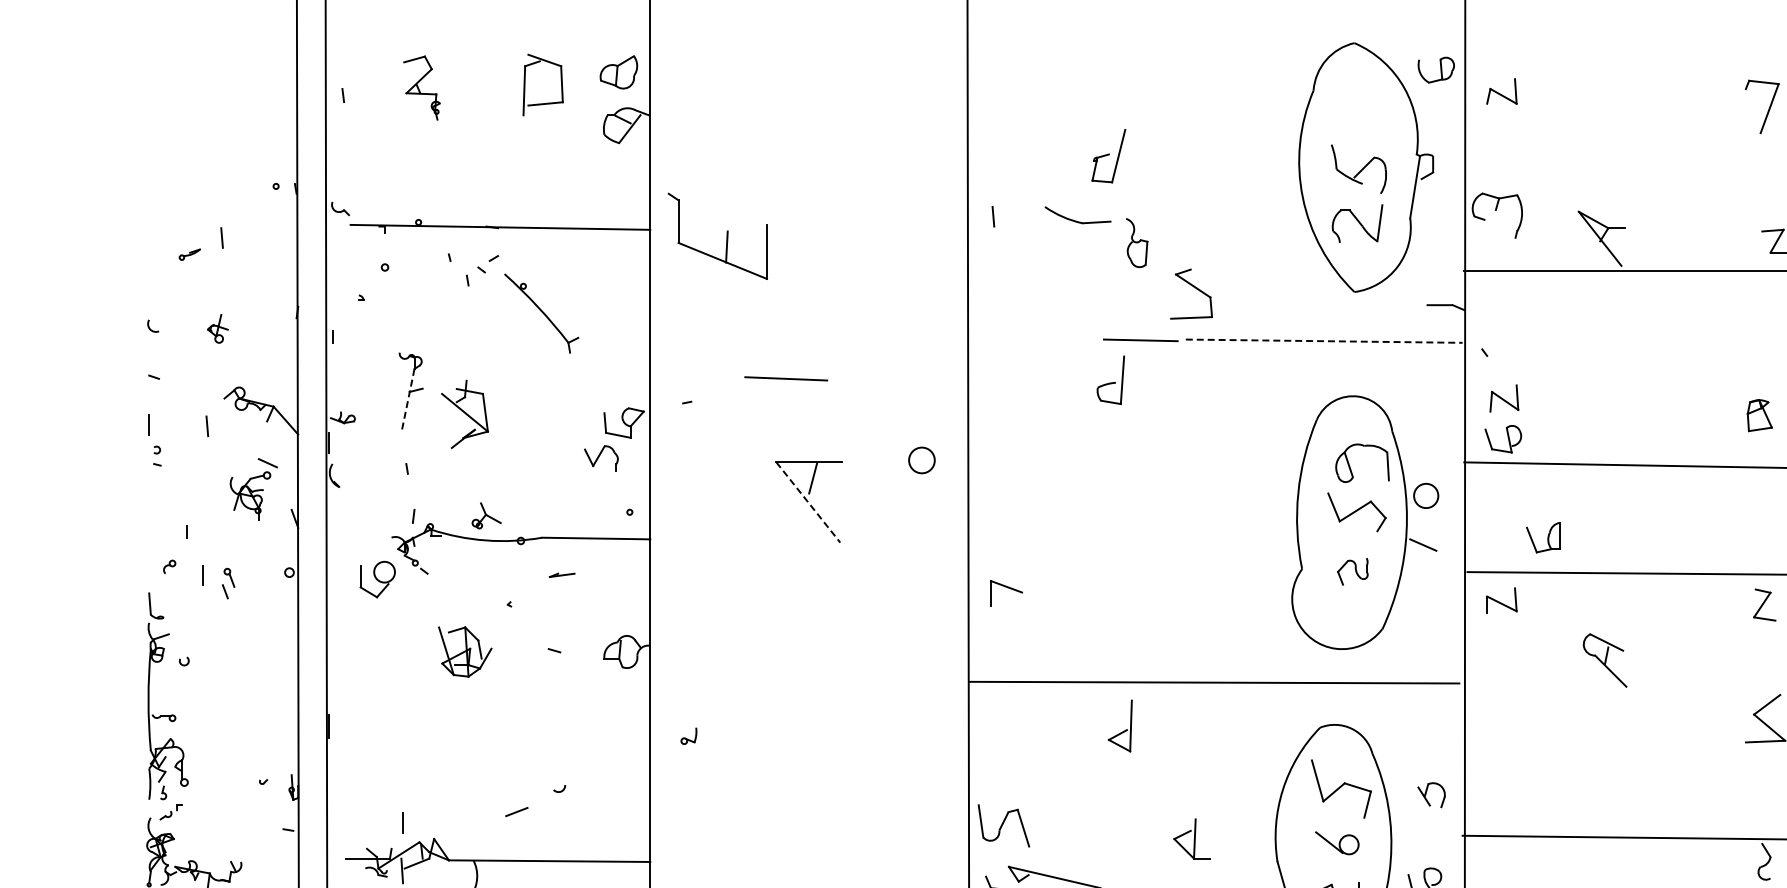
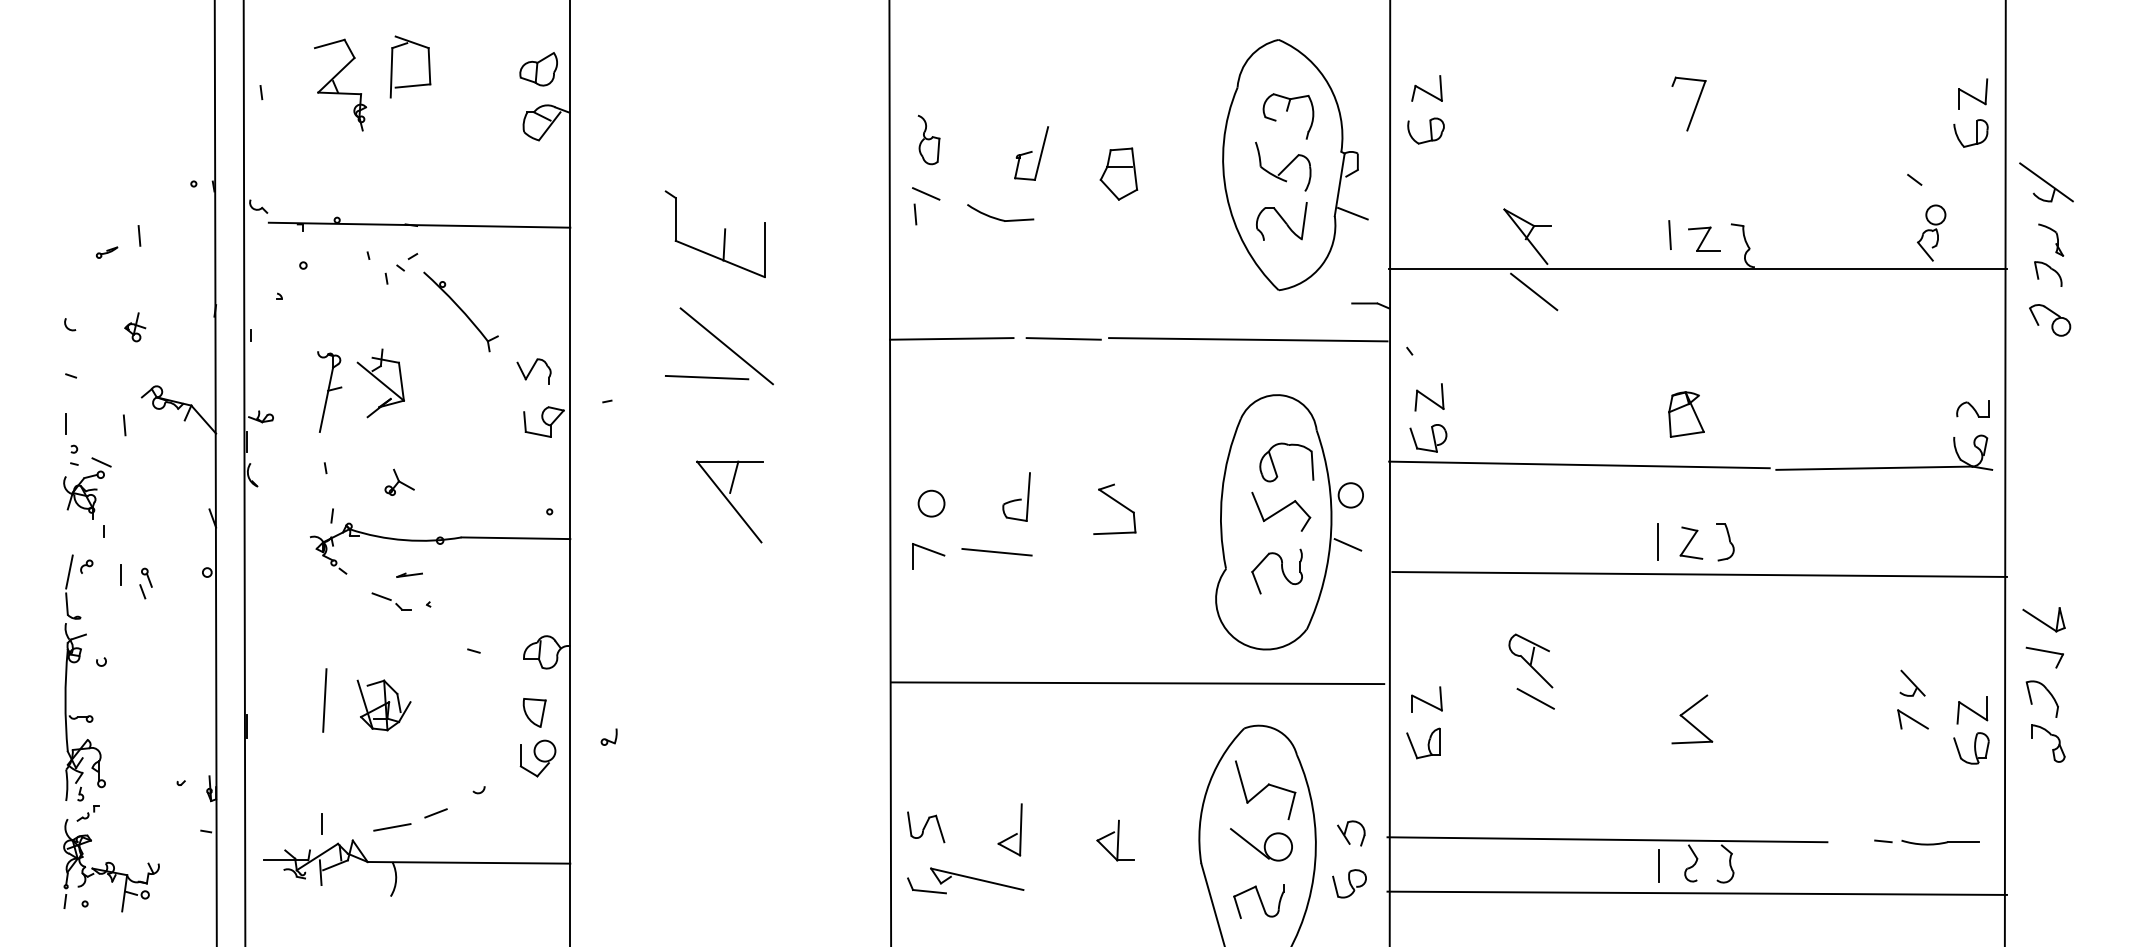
part: (1435, 69) -> (1425, 130), moved
part: (525, 84) -> (392, 66), moved
part: (421, 87) -> (340, 84), size x1.43
part: (1195, 175) -> (1118, 173), added
line: (1004, 195) -> (926, 193), added
line: (1427, 215) -> (1352, 213), added
part: (1497, 215) -> (1288, 116), moved
line: (1742, 237) -> (1669, 235), added
part: (726, 238) -> (723, 236), moved
part: (1136, 242) -> (928, 139), moved
part: (1193, 287) -> (1116, 502), moved
line: (1608, 293) -> (1534, 291), added
line: (1029, 339) -> (951, 338), added
line: (1324, 340) -> (1248, 339), dashed -> solid
line: (805, 347) -> (726, 346), added
part: (1110, 379) -> (1016, 496), moved
line: (407, 400) -> (326, 399), dashed -> solid
part: (464, 414) -> (380, 383), moved
part: (1759, 415) -> (1686, 414), size x1.43
part: (600, 458) -> (533, 371), moved
circle: (921, 460) -> (931, 503), moved
part: (253, 489) -> (87, 488), moved
line: (808, 503) -> (729, 502), dashed -> solid
part: (486, 514) -> (399, 481), moved
part: (1543, 537) -> (1423, 743), moved
line: (1730, 542) -> (1657, 542), added
line: (1073, 551) -> (996, 551), added
line: (152, 571) -> (69, 571), added
part: (1352, 571) -> (1276, 571), size x1.67
part: (562, 574) -> (409, 574), moved
part: (377, 579) -> (537, 758), moved
part: (1006, 593) -> (928, 556), moved
part: (1501, 600) -> (1426, 699), moved
part: (472, 601) -> (391, 601), added
part: (1764, 604) -> (1691, 542), moved
part: (464, 652) -> (383, 705), moved
line: (1609, 697) -> (1535, 698), added
line: (405, 699) -> (324, 700), added
part: (614, 711) -> (534, 712), added
part: (1121, 731) -> (1011, 835), moved
part: (1431, 795) -> (1351, 833), moved
line: (473, 826) -> (392, 827), added
part: (1004, 826) -> (926, 827), size x0.71
part: (1337, 842) -> (1261, 844), size x1.43
line: (1732, 863) -> (1659, 865), added

